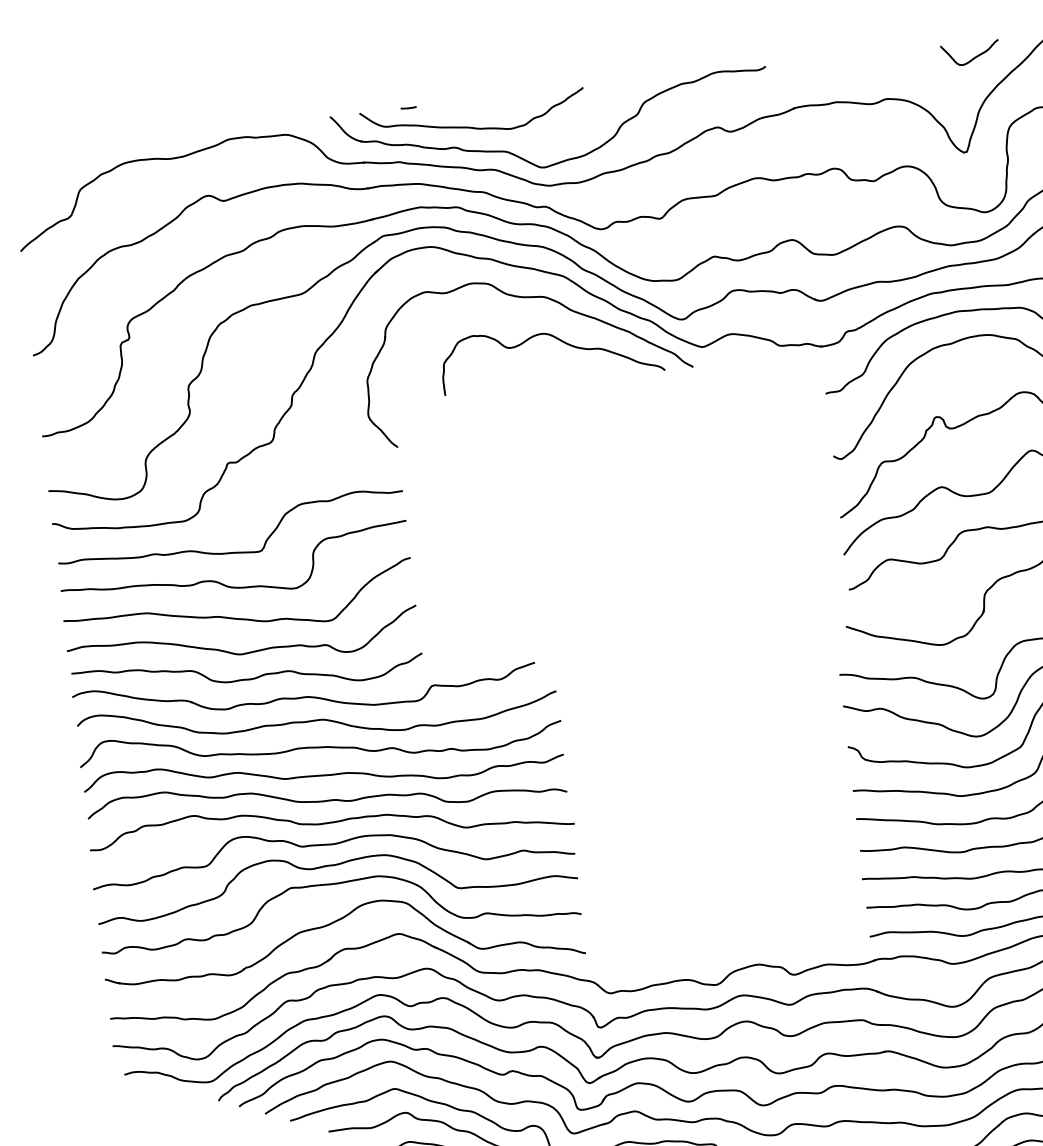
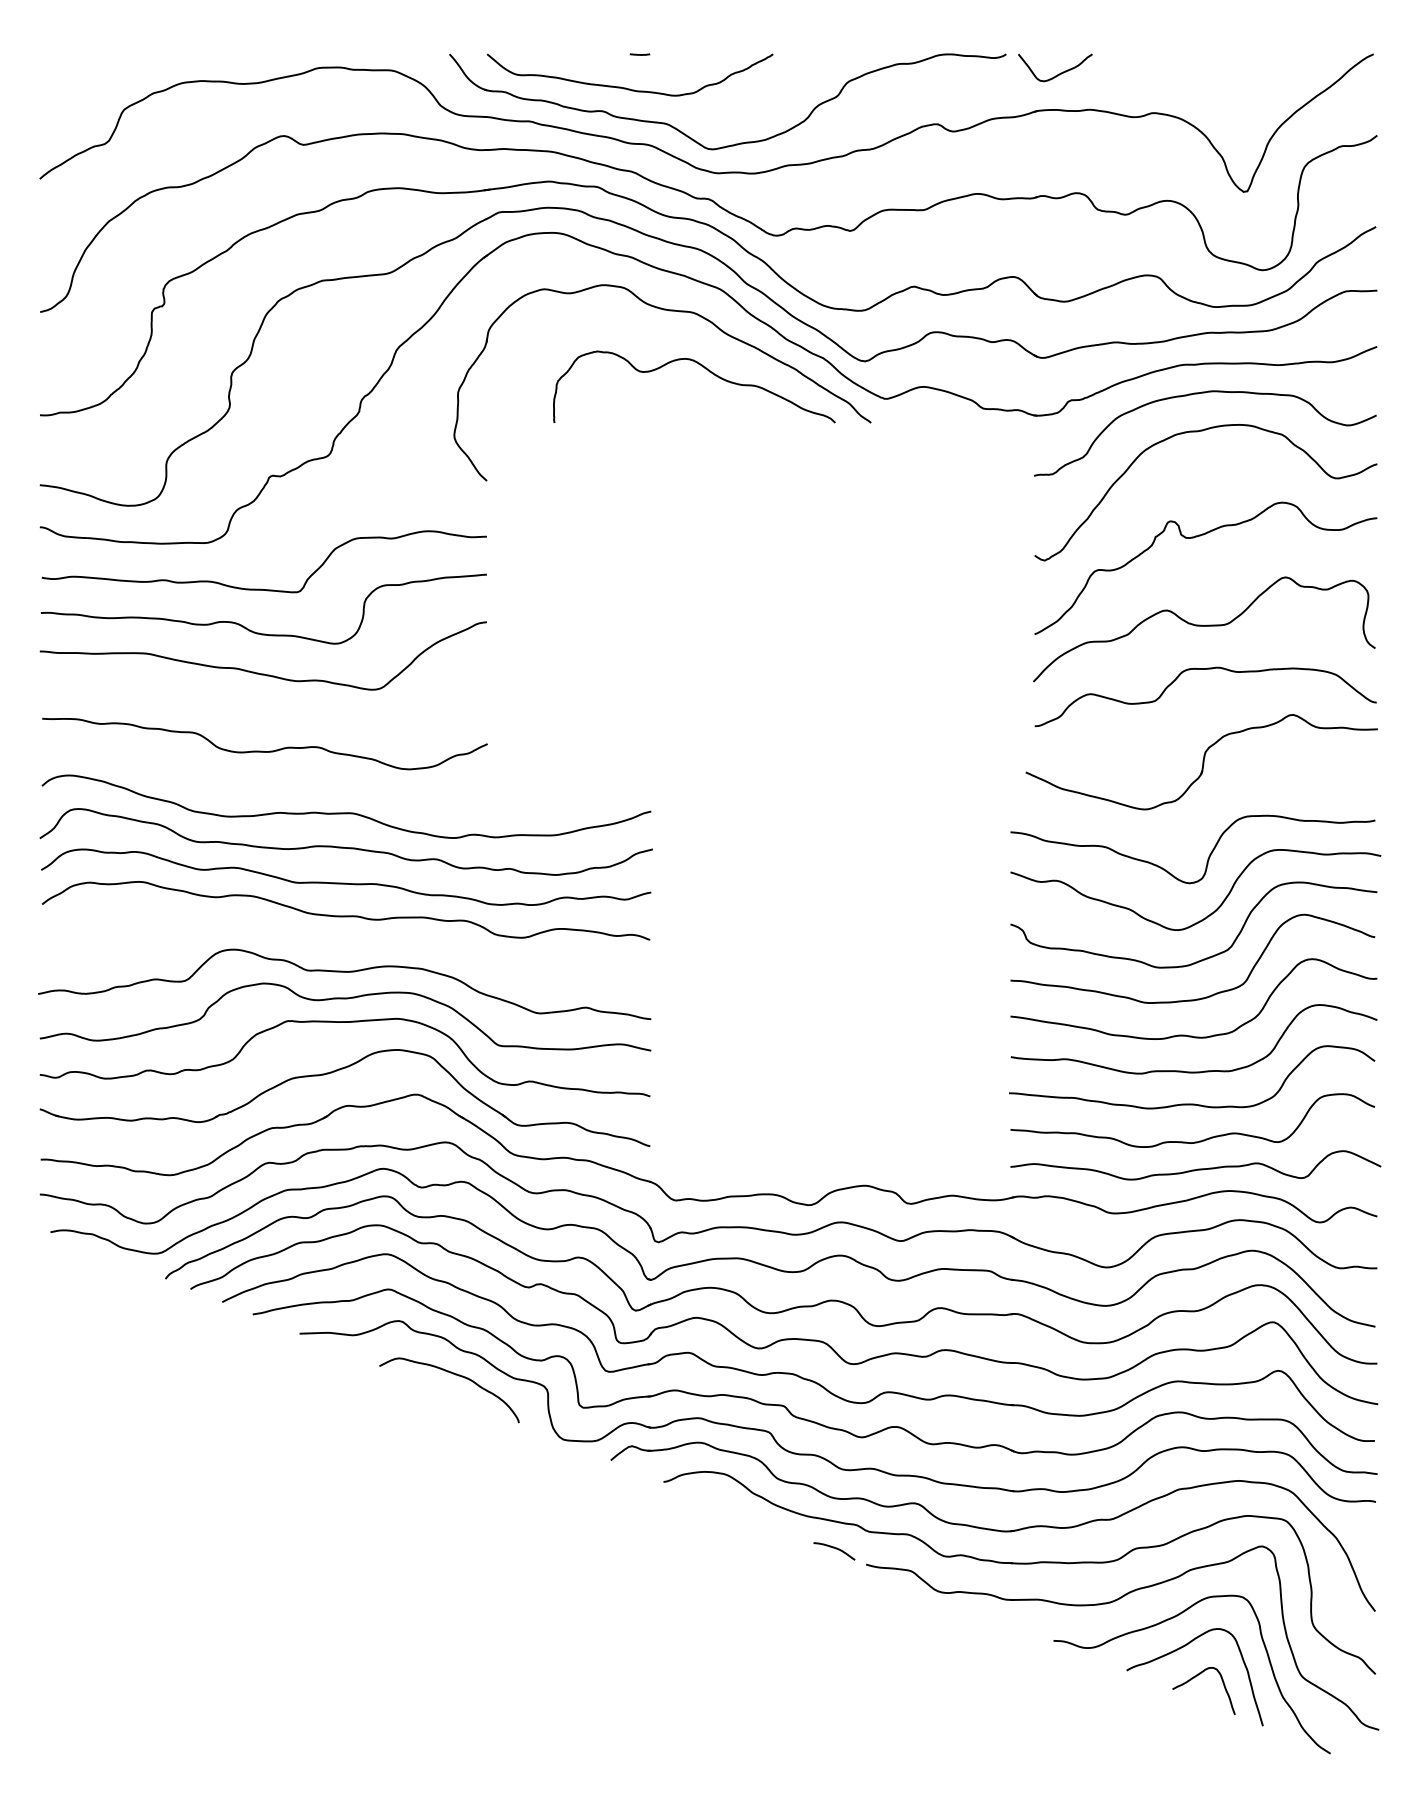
curve: (974, 56) -> (1060, 72), moved
line: (408, 107) -> (639, 54), moved
curve: (245, 652) -> (264, 717), removed
part: (305, 696) -> (333, 781), removed
curve: (330, 823) -> (346, 945), removed

